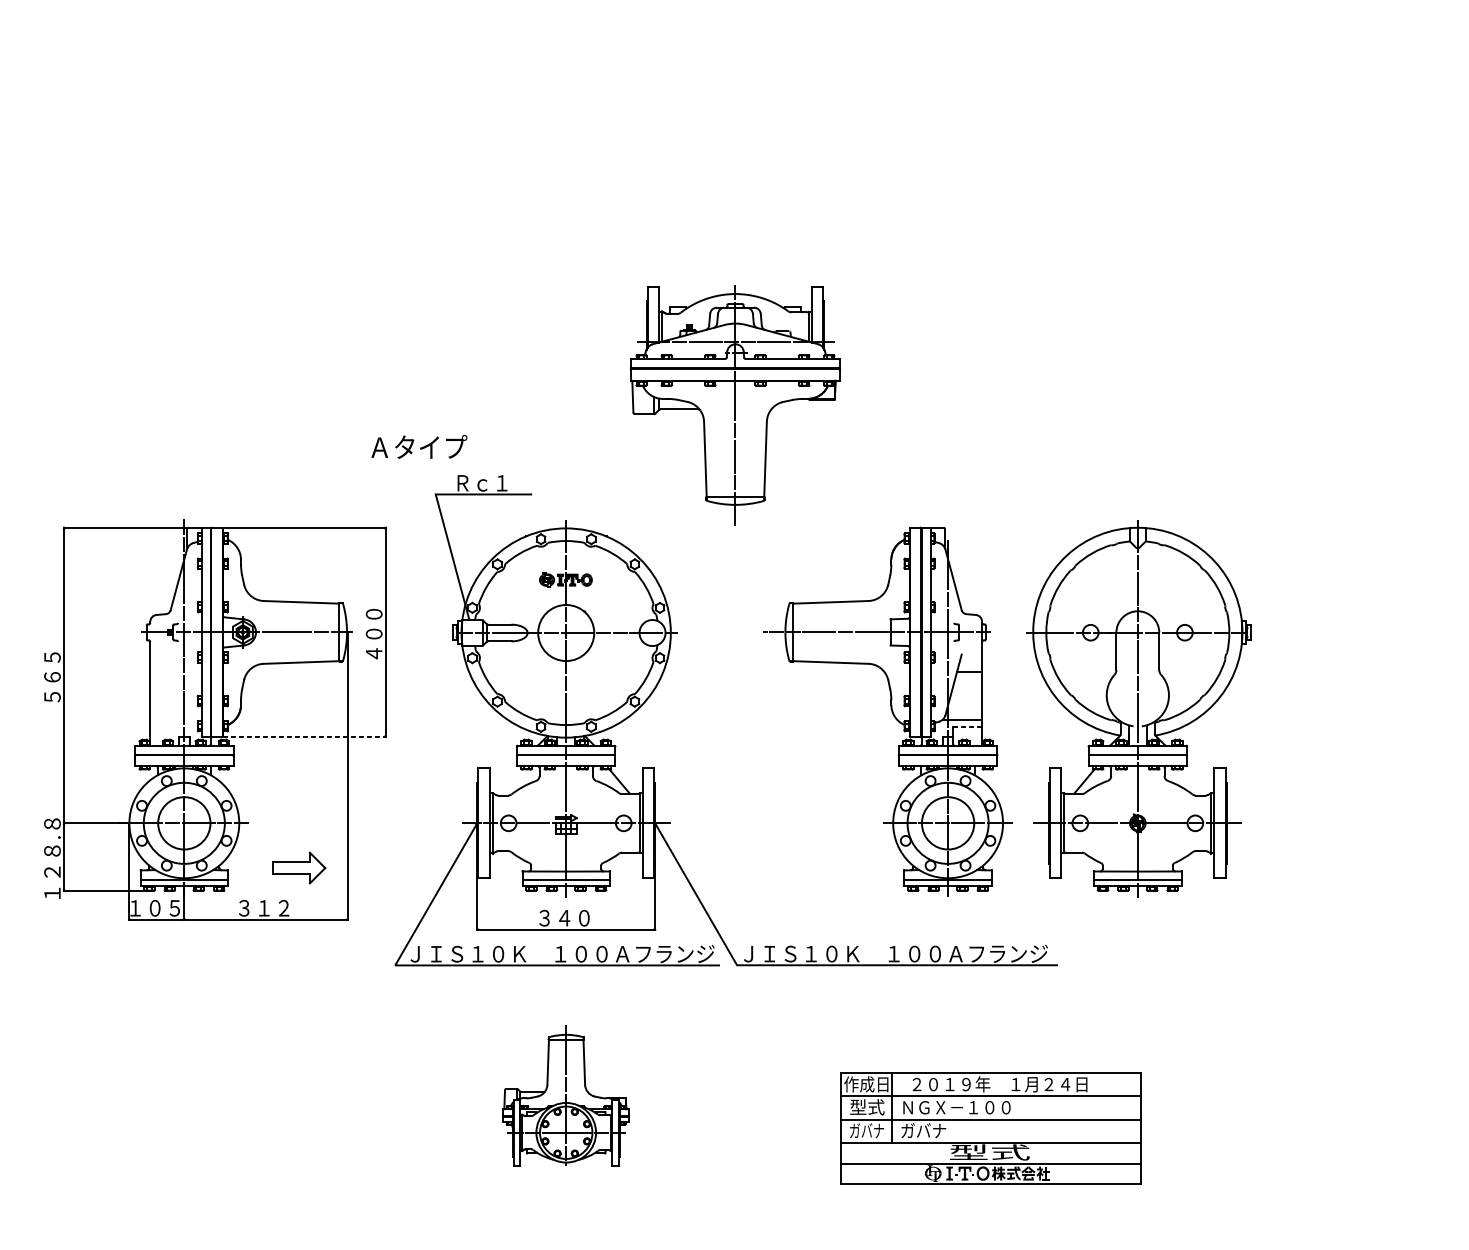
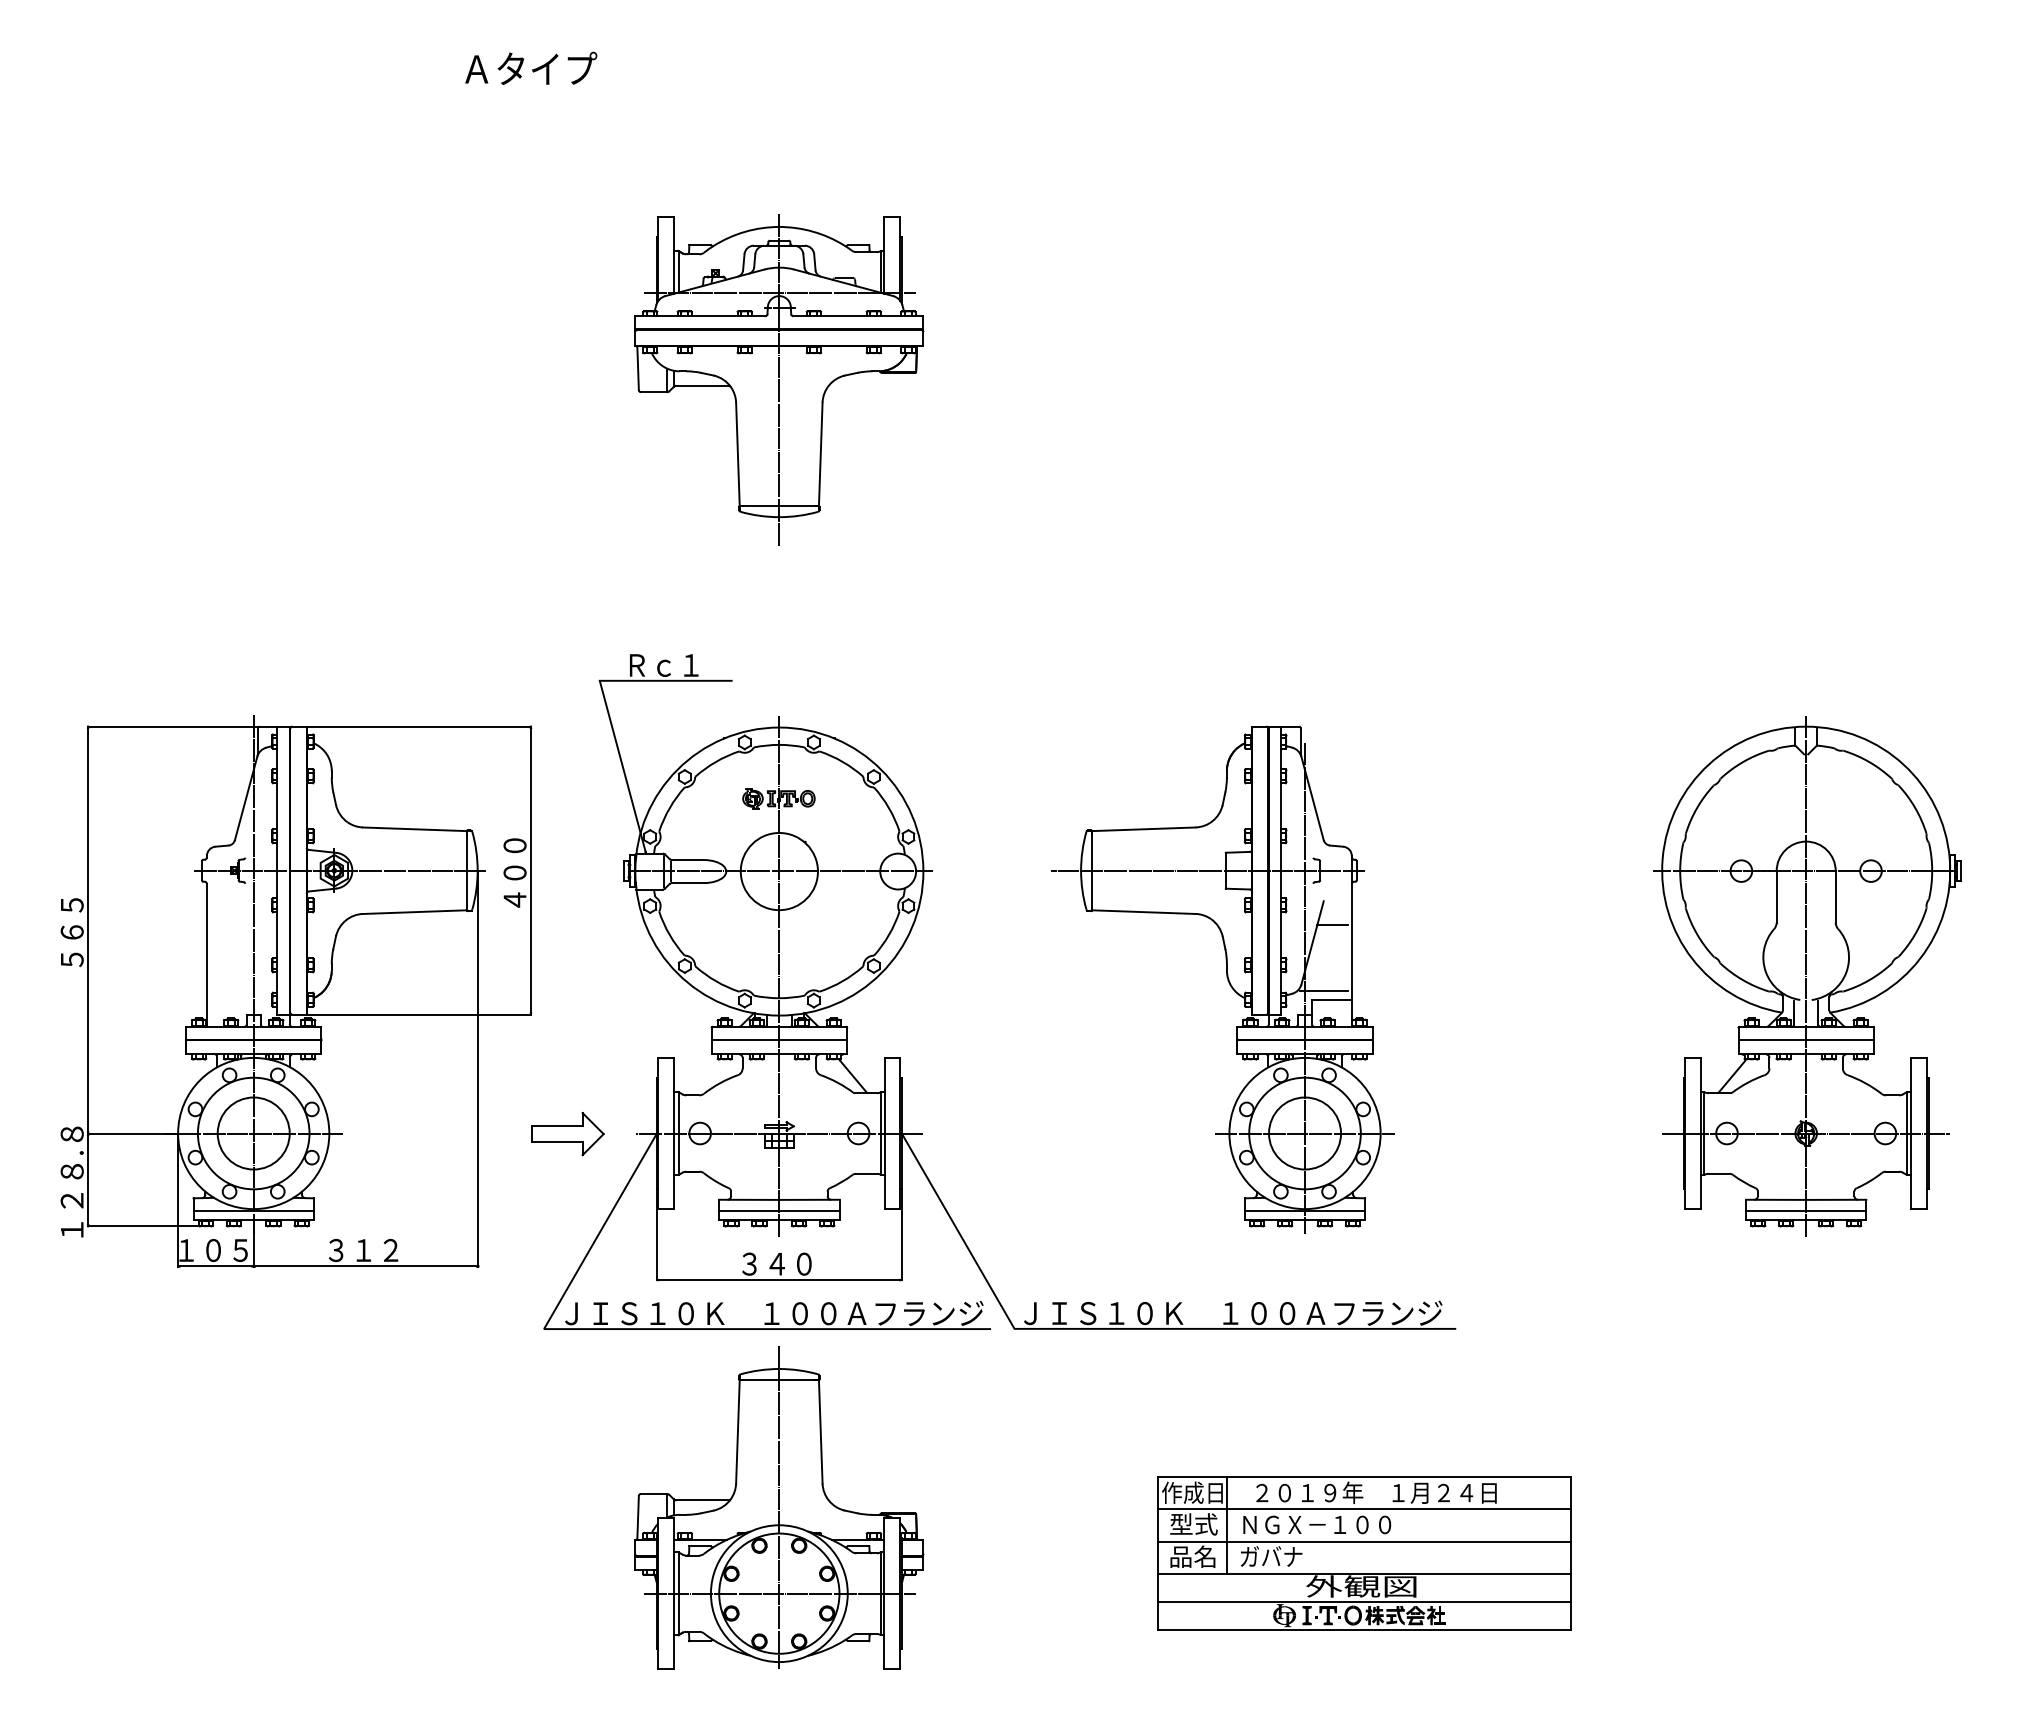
part: (735, 404) -> (779, 379), moved
text: (419, 446) -> (531, 67), moved
part: (1138, 709) -> (1807, 976), moved
line: (968, 726) -> (1332, 1000), dashed -> solid
line: (304, 736) -> (419, 1014), dashed -> solid
part: (298, 868) -> (567, 1134), moved
part: (566, 1095) -> (779, 1507), size x1.67
text: (867, 1130) -> (1193, 1556), ガバナ -> 品名
text: (989, 1152) -> (1361, 1586), 型式 -> 外観図

